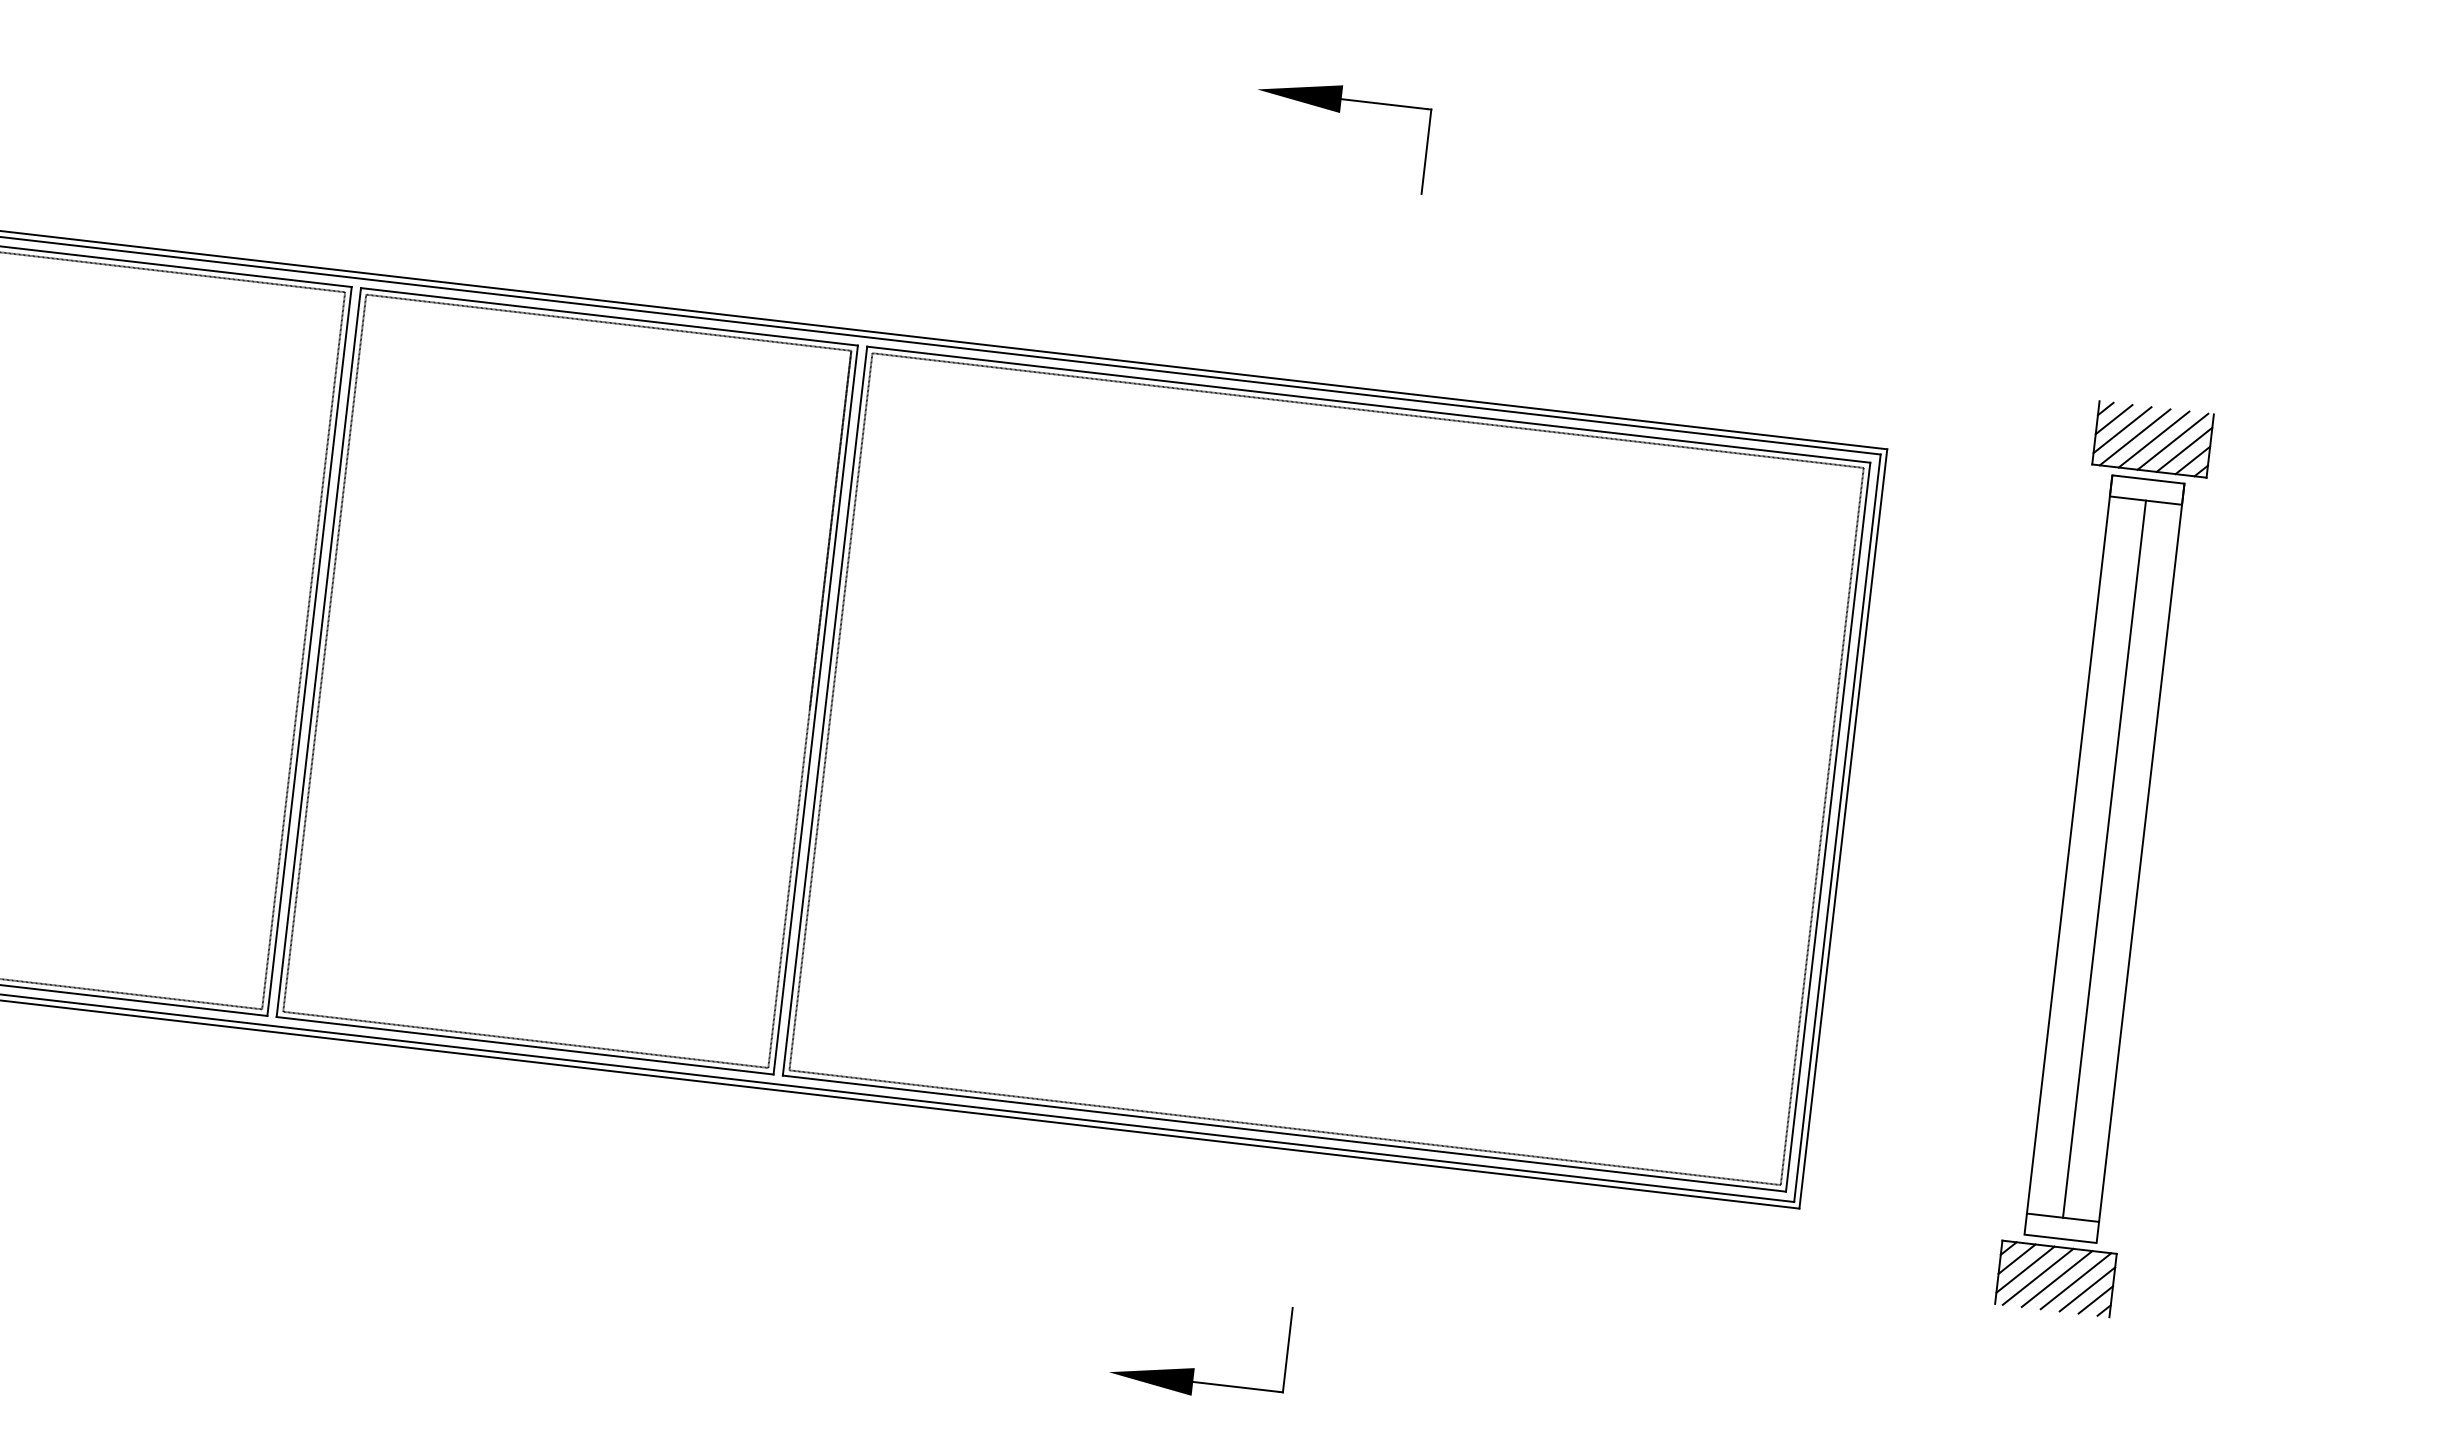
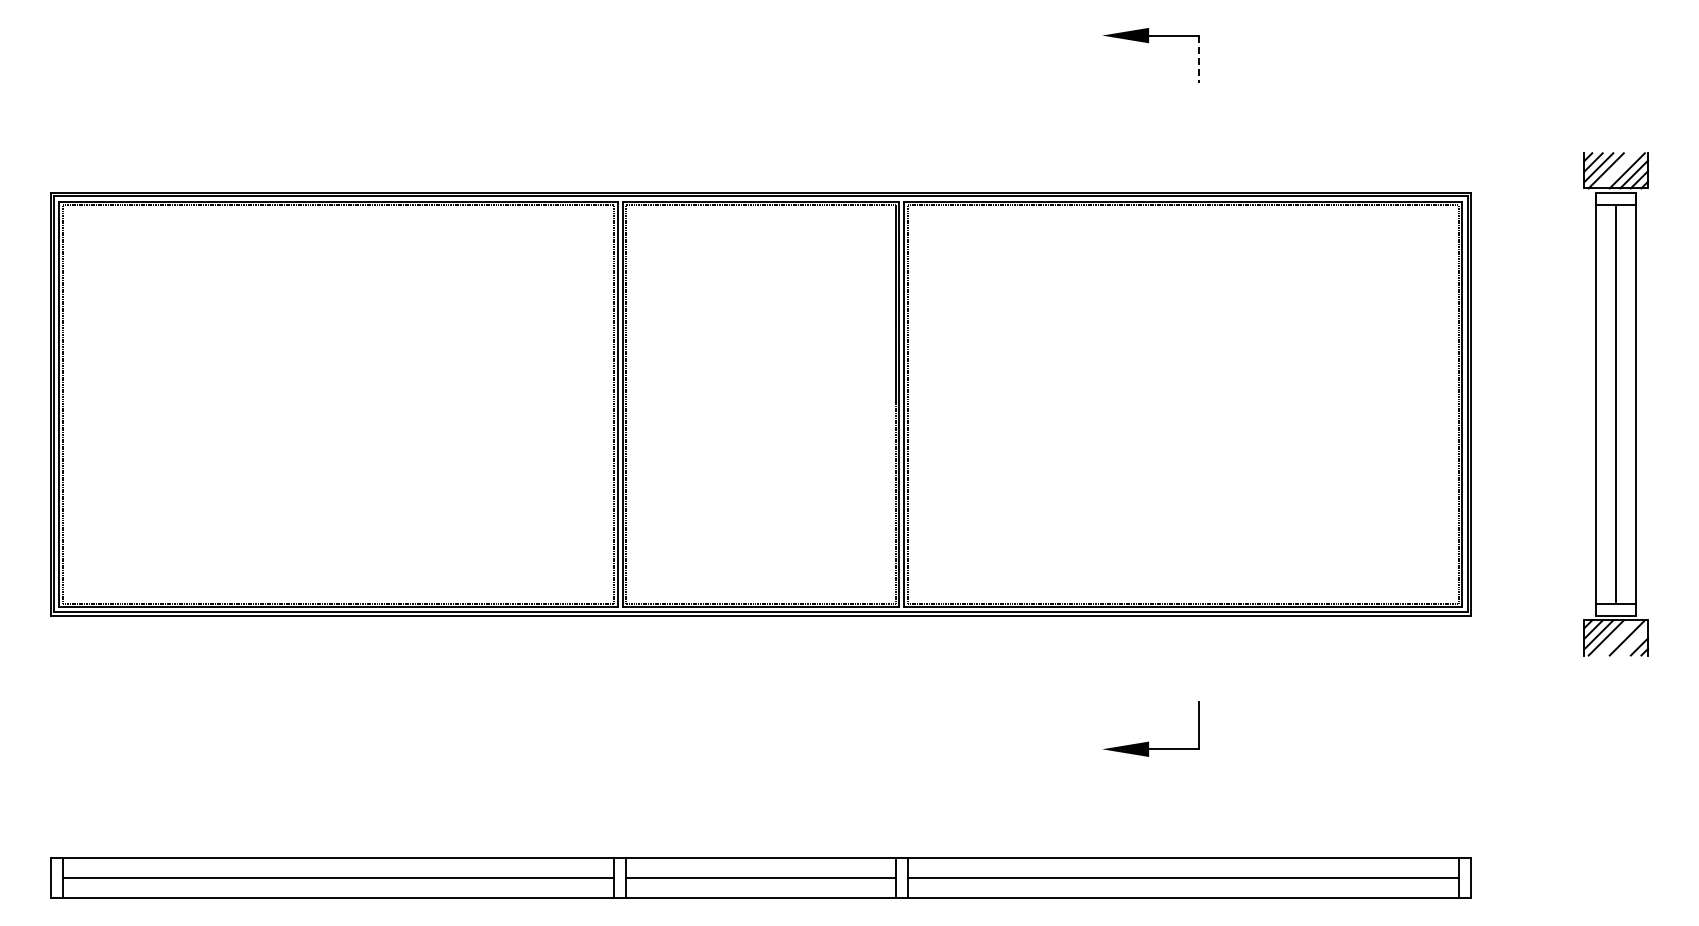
line: (1427, 152) -> (1199, 59), solid -> dashed
line: (2153, 438) -> (1616, 170), removed
line: (2056, 1278) -> (1616, 637), removed
line: (2088, 1289) -> (1634, 641), removed

